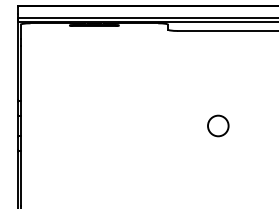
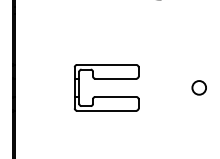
part: (118, 116) -> (106, 79), added
circle: (218, 125) -> (199, 87), size x0.71

